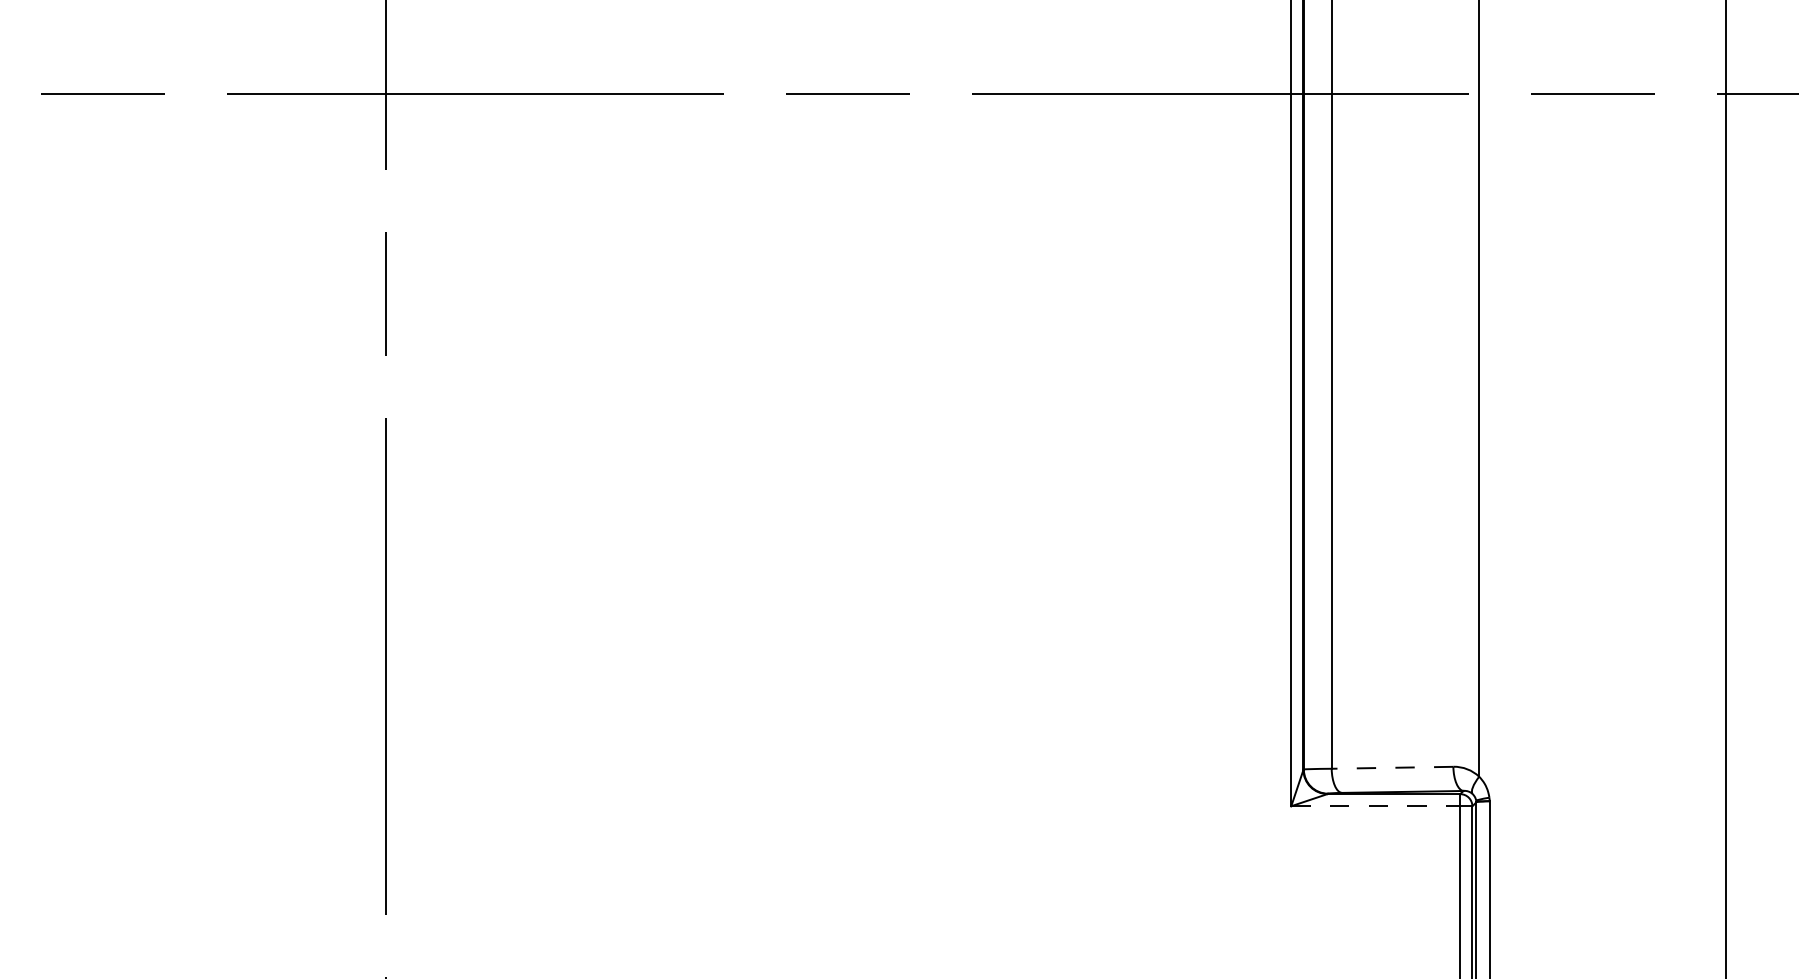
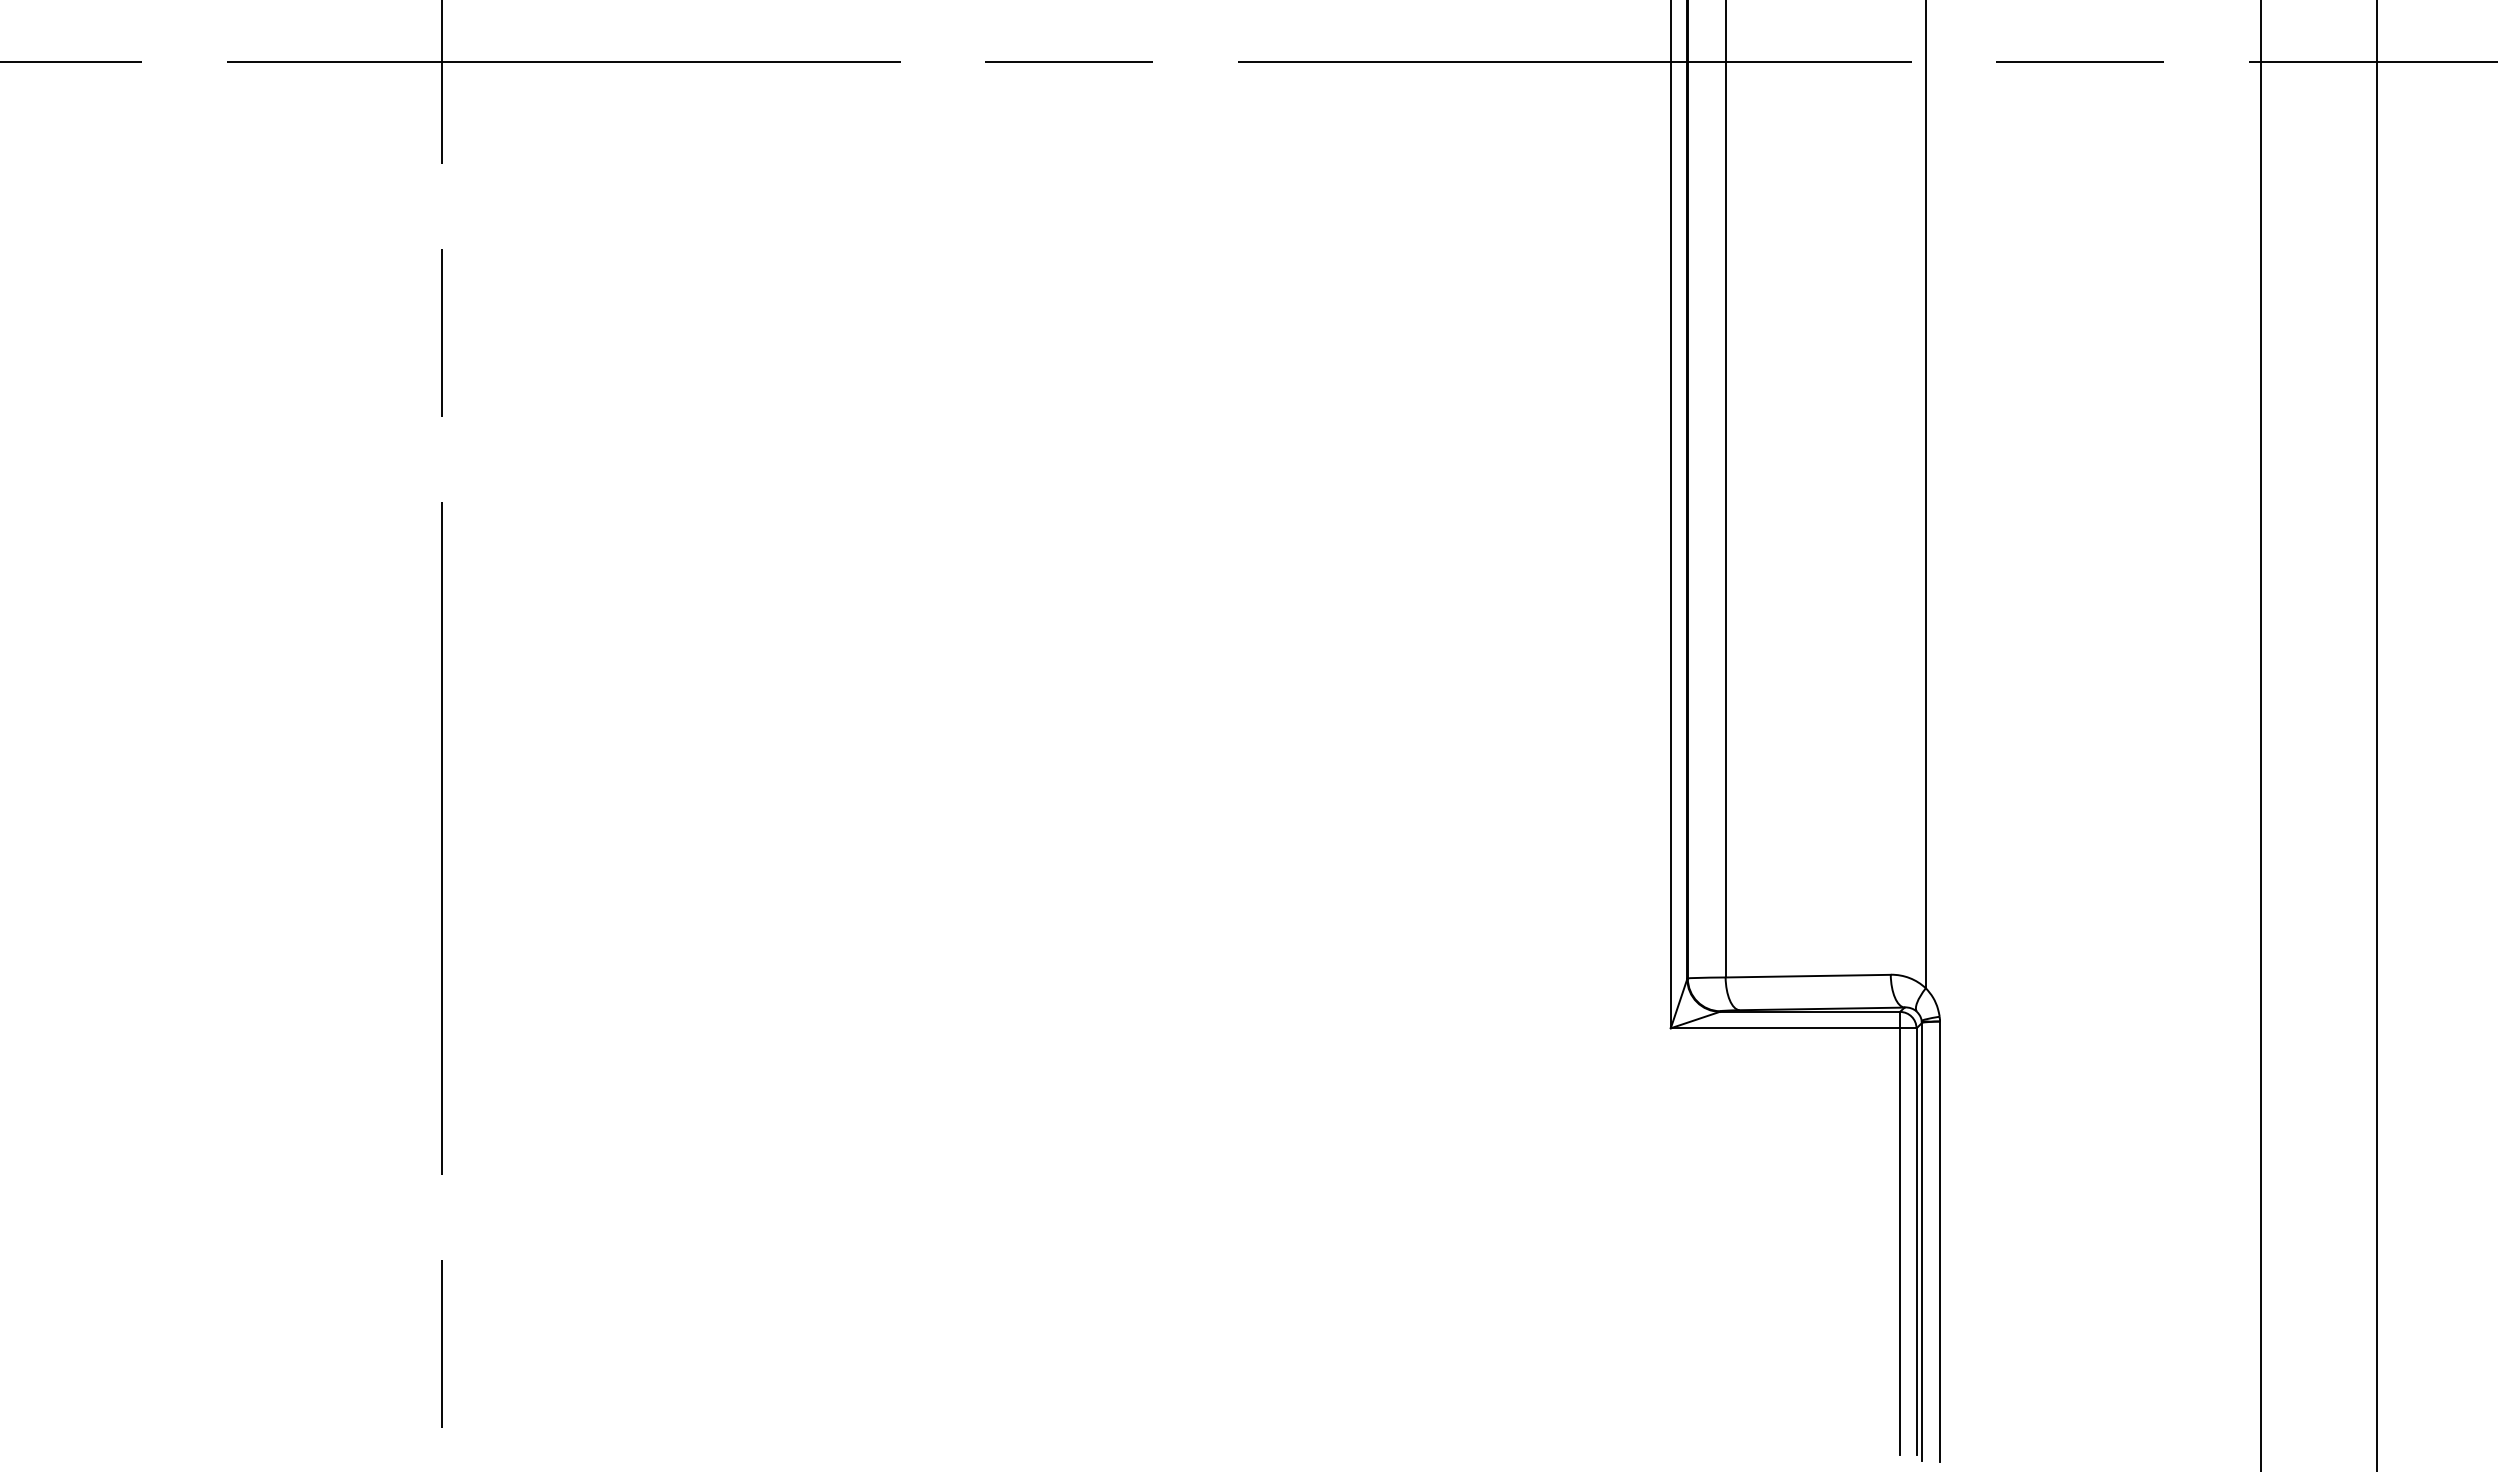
line: (1392, 768) -> (1807, 976), dashed -> solid
line: (1375, 806) -> (1785, 1028), dashed -> solid

